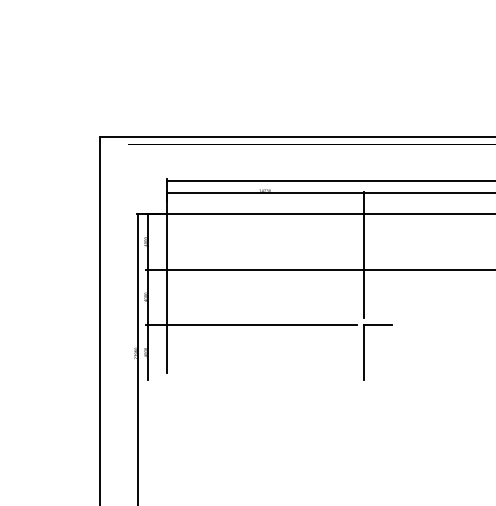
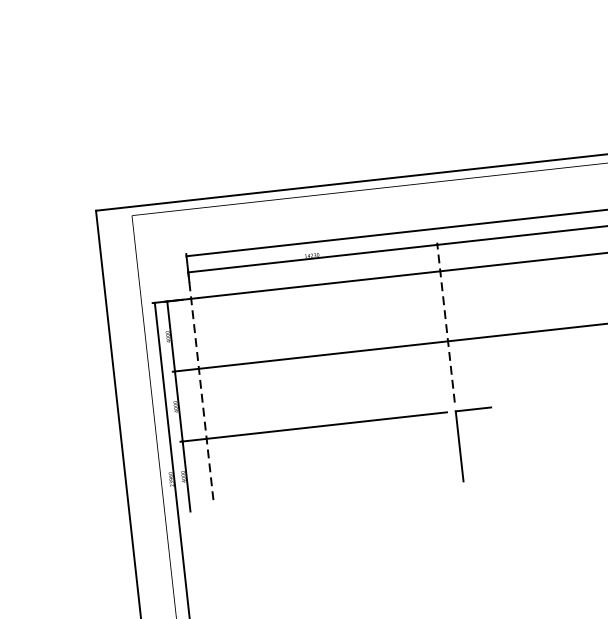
line: (363, 254) -> (445, 322), solid -> dashed
line: (167, 282) -> (201, 385), solid -> dashed

